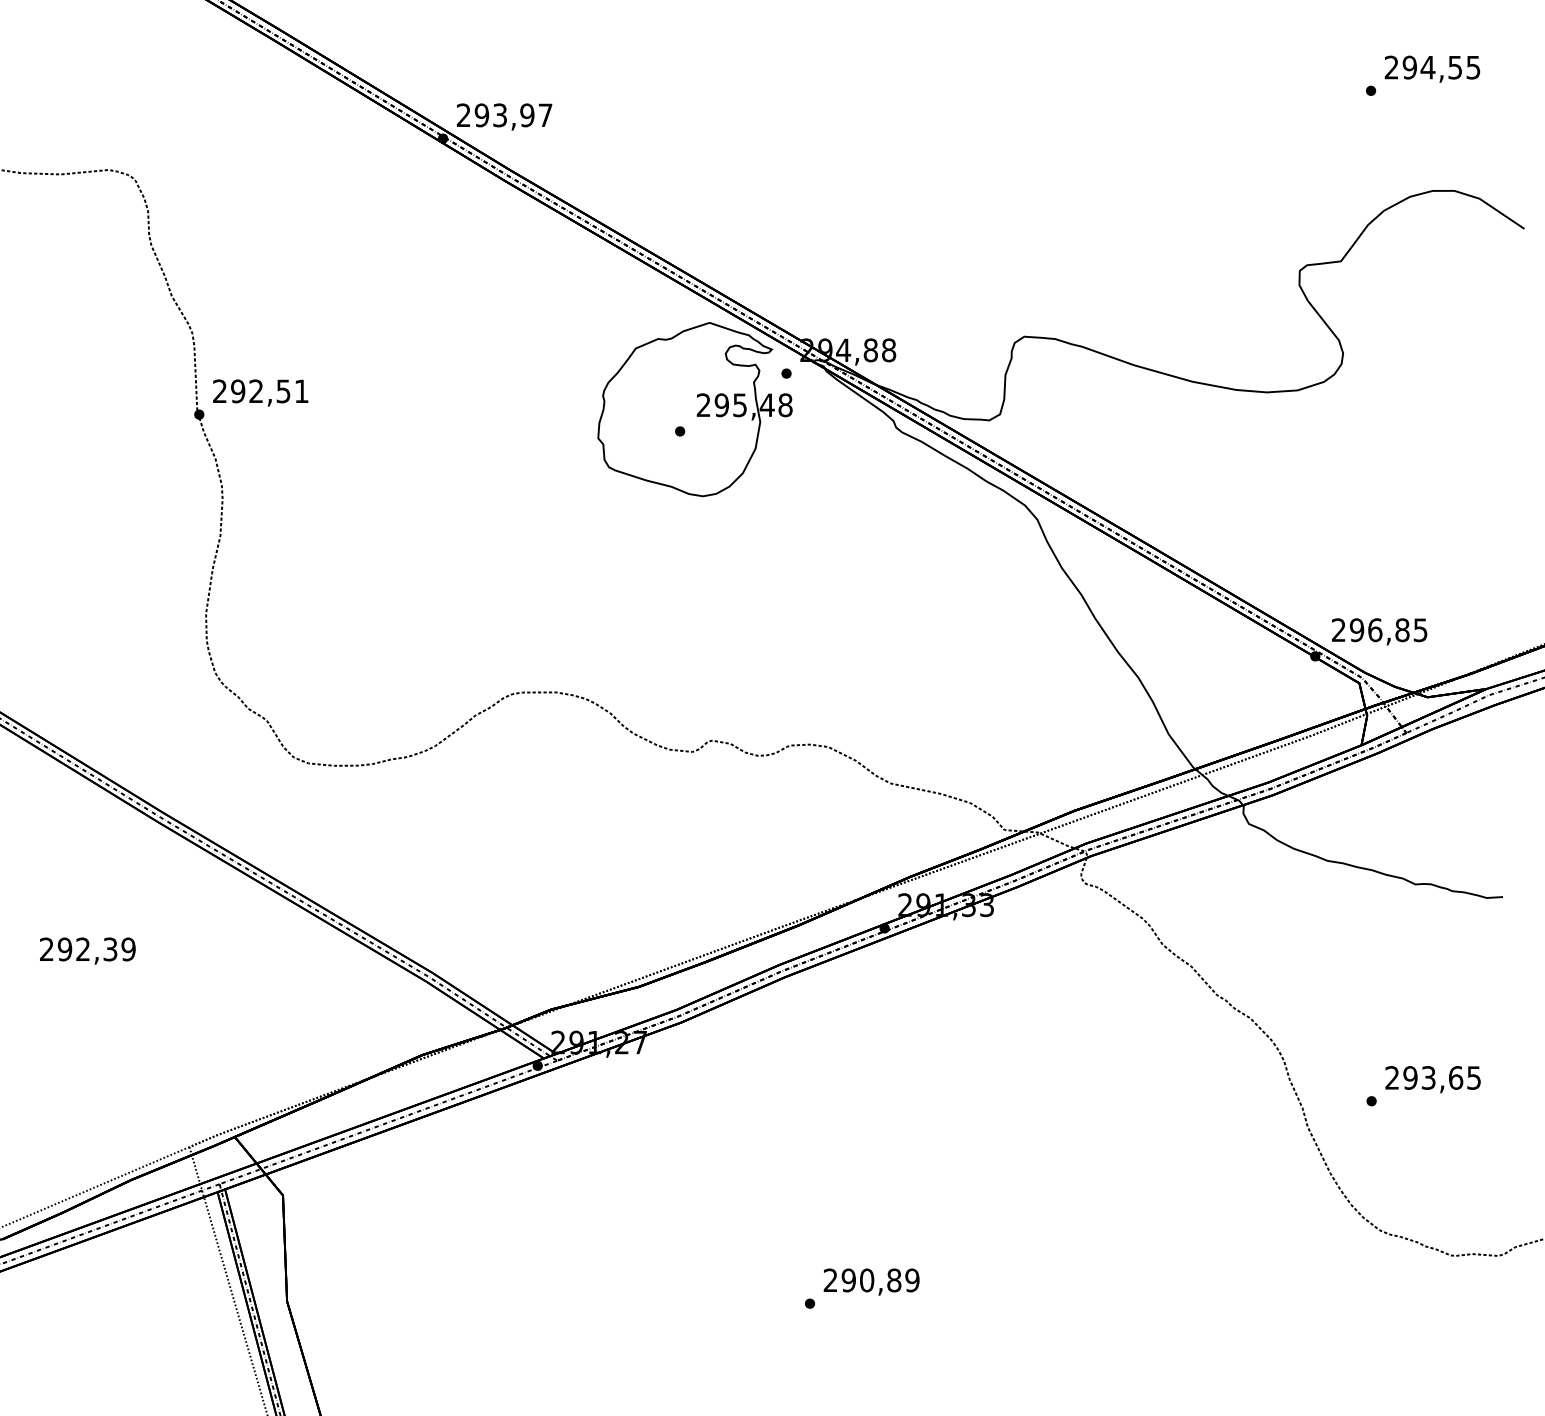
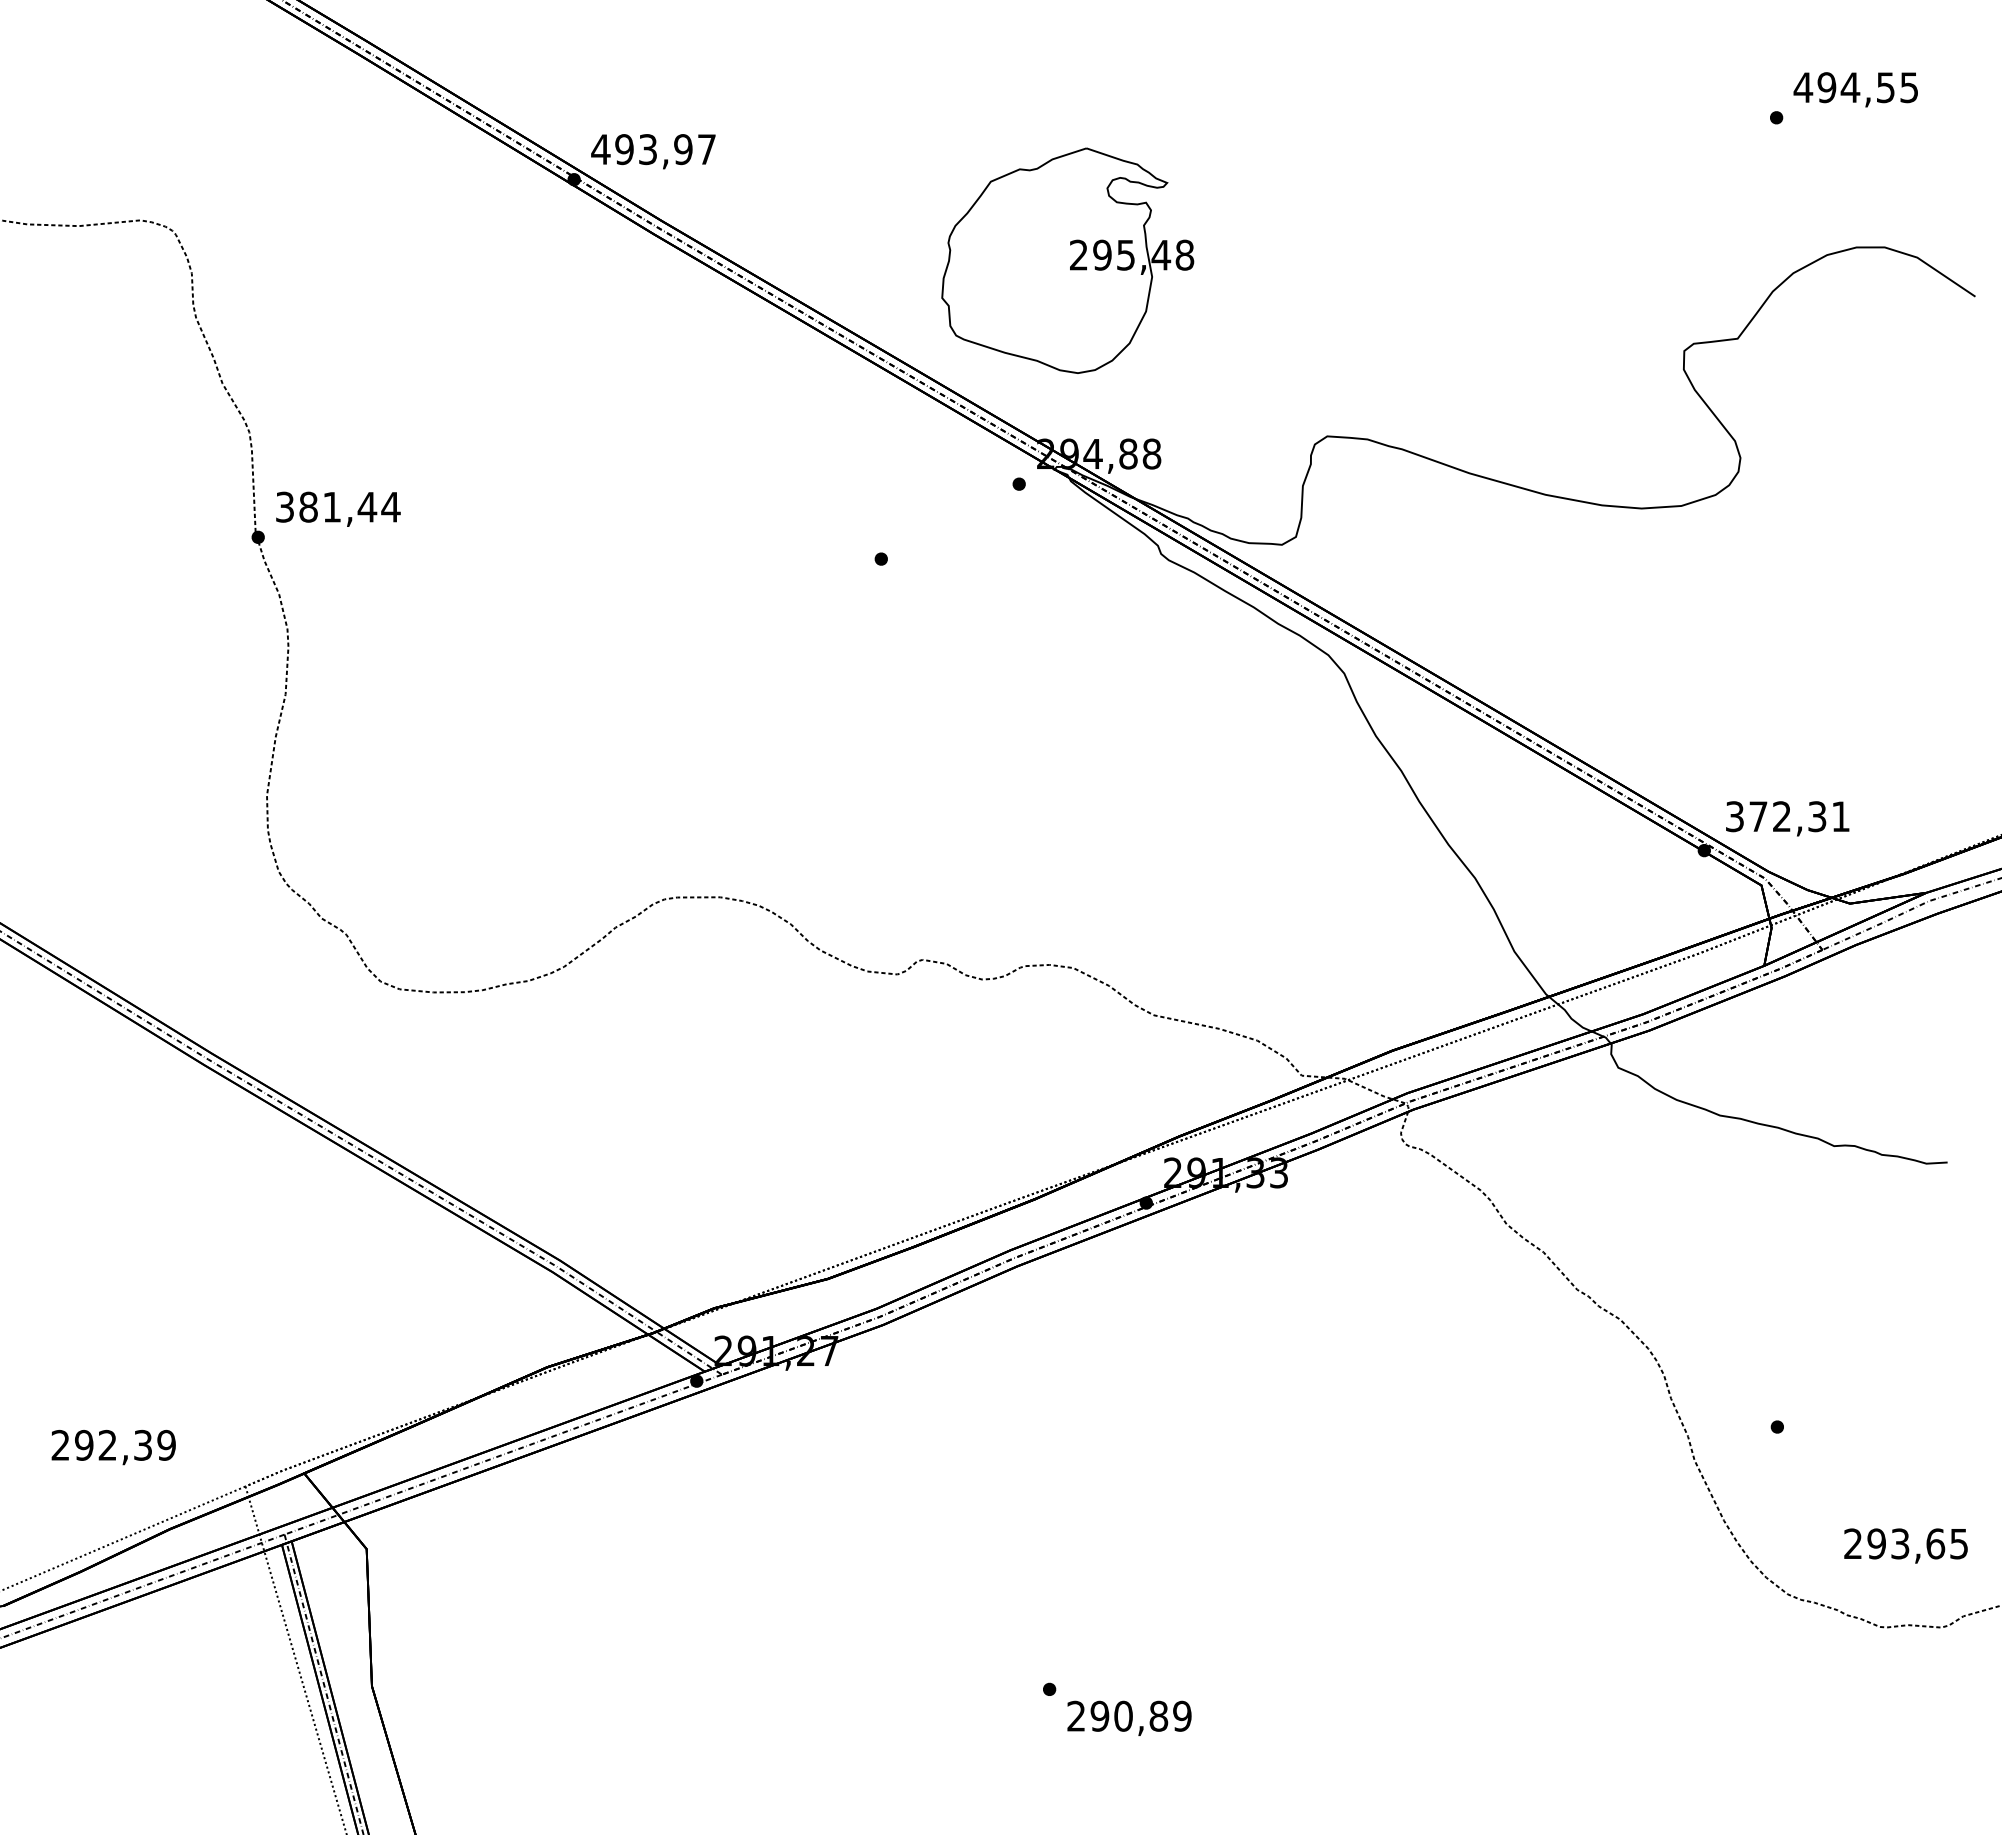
text: (1391, 67) -> (1803, 87), 294,55 -> 494,55
text: (463, 115) -> (600, 149), 293,97 -> 493,97
text: (261, 390) -> (338, 506), 292,51 -> 381,44
part: (694, 409) -> (1067, 260), moved
text: (1379, 630) -> (1787, 816), 296,85 -> 372,31
text: (87, 951) -> (113, 1447), moved
text: (1432, 1079) -> (1905, 1545), moved
text: (871, 1281) -> (1129, 1717), moved

